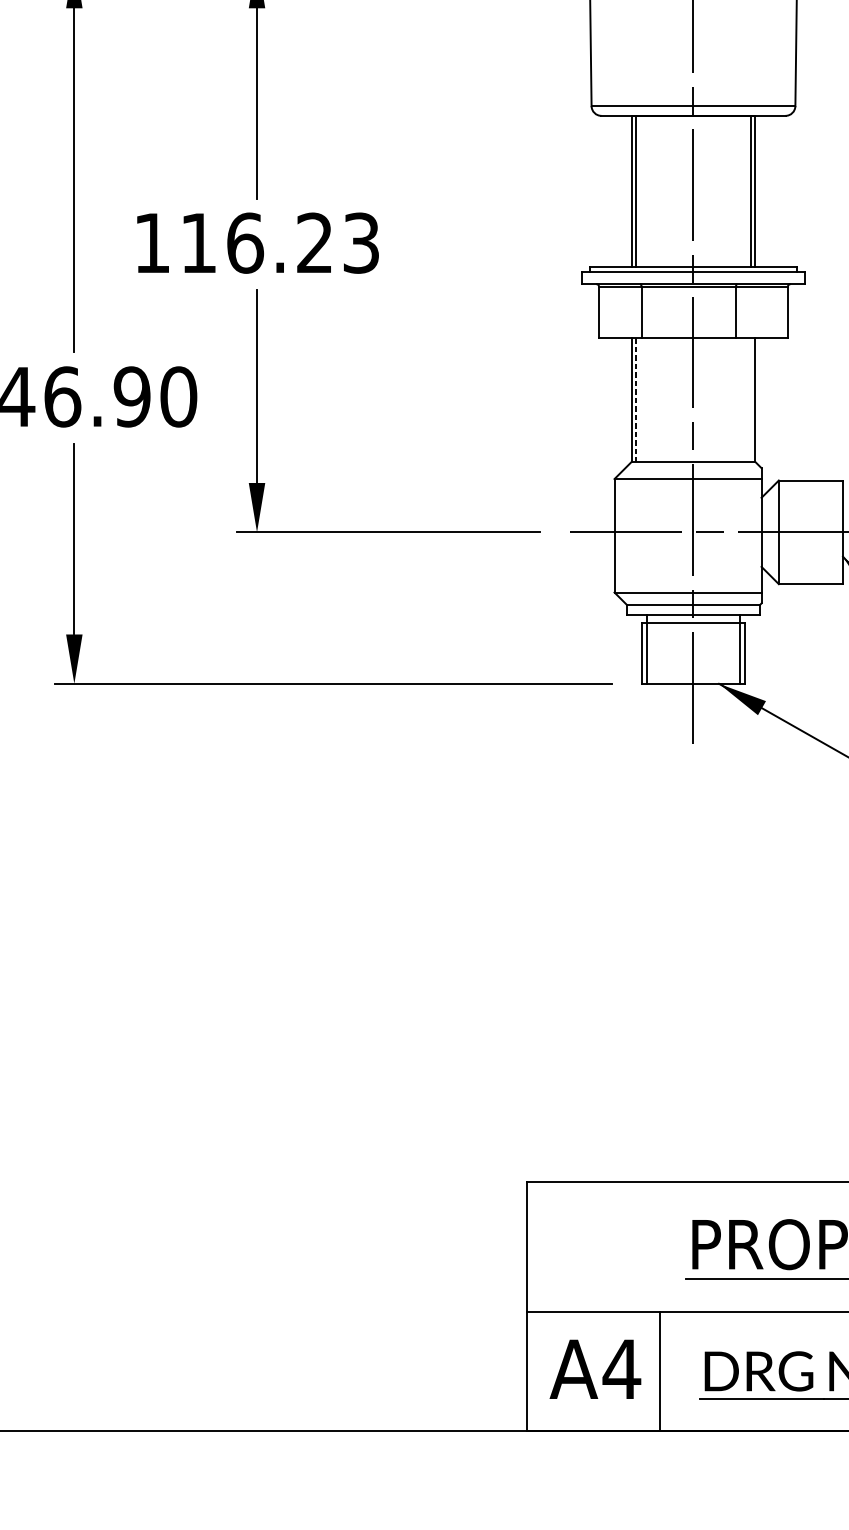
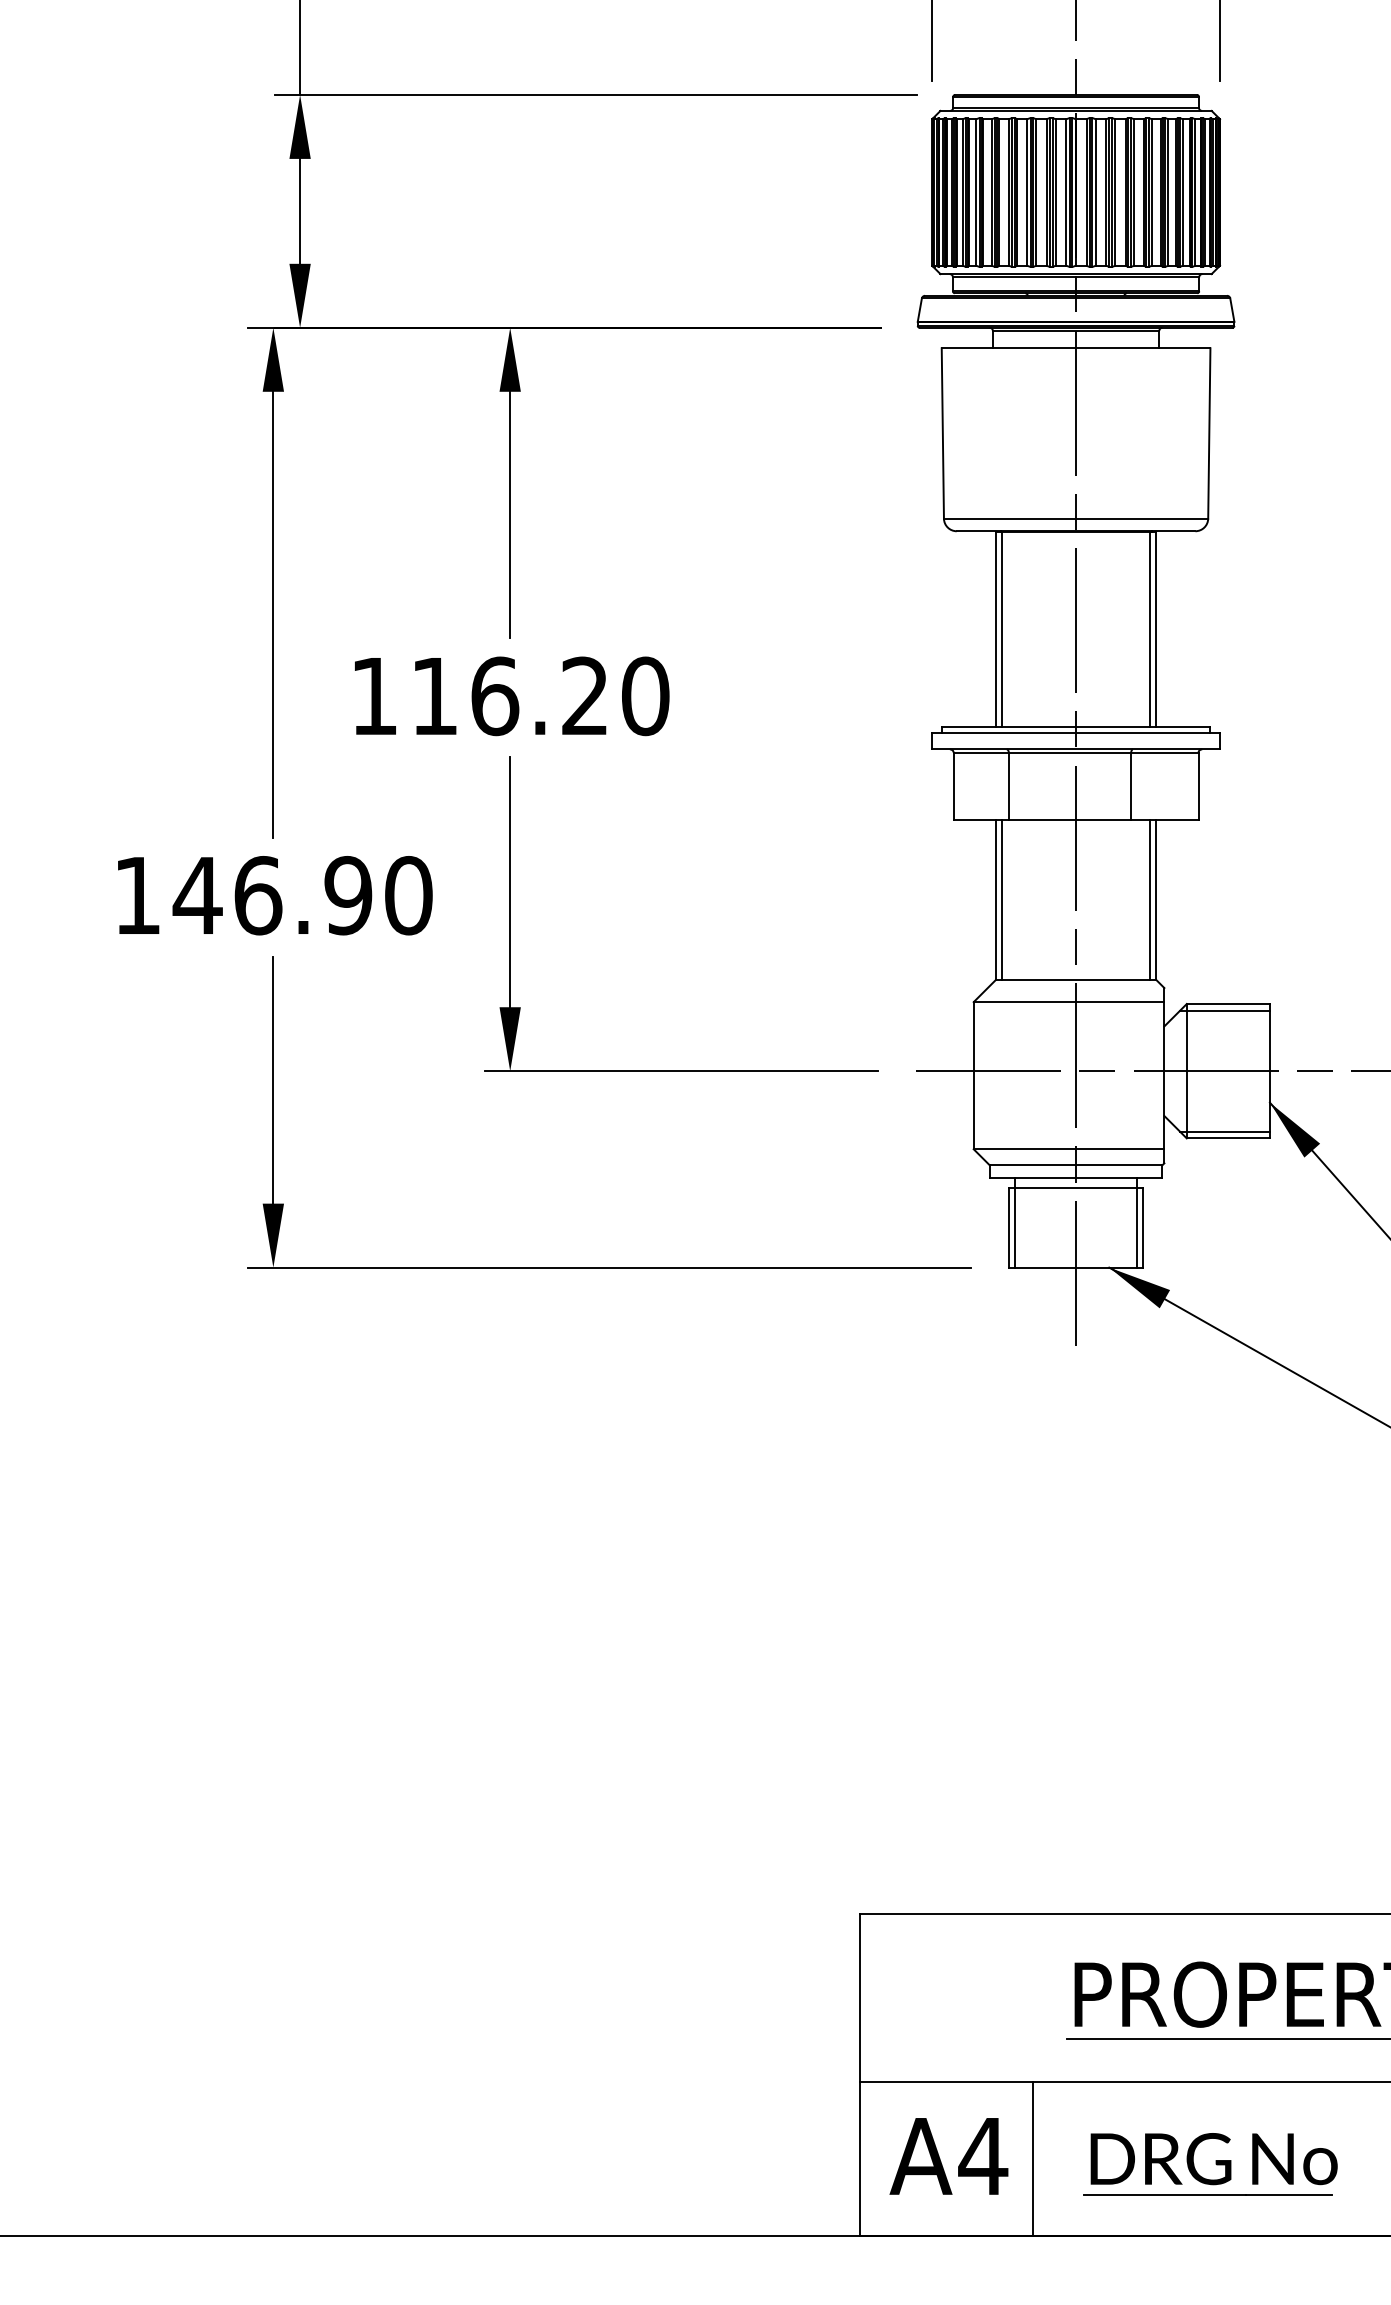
text: (361, 243) -> (645, 696), 116.23 -> 116.20
line: (635, 399) -> (1001, 899), dashed -> solid
line: (750, 399) -> (1150, 899), added
line: (807, 485) -> (1224, 1010), added
line: (807, 578) -> (1224, 1131), added

